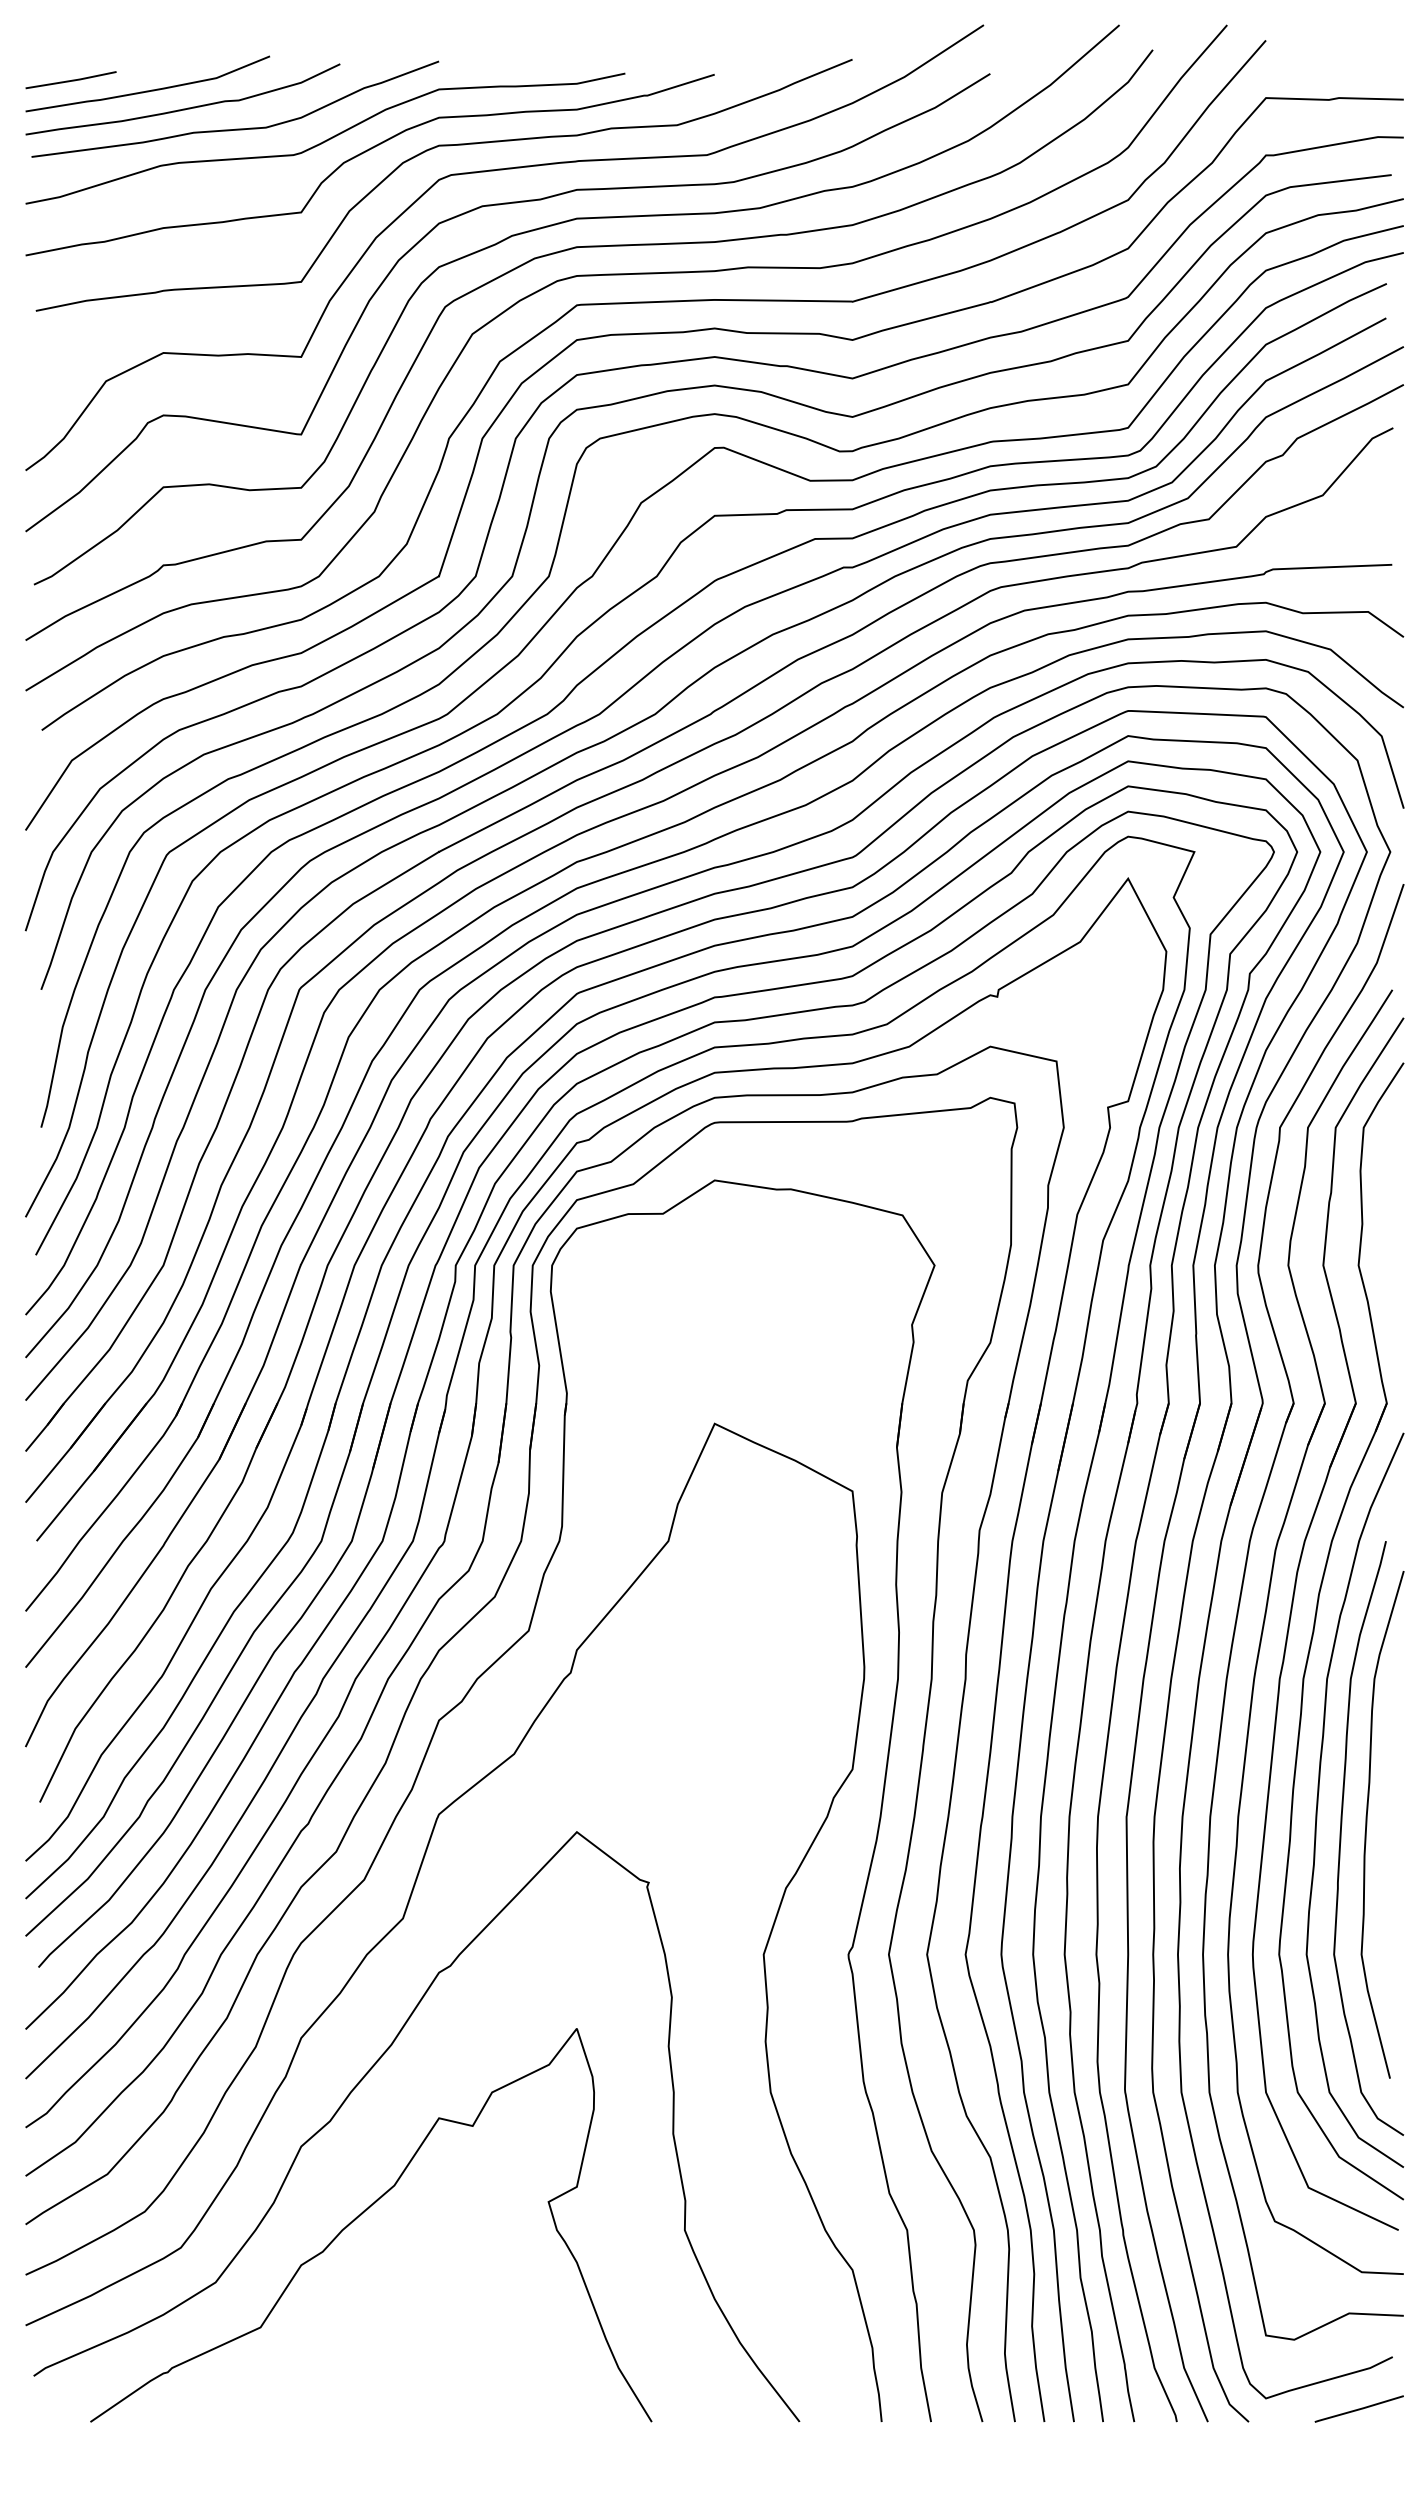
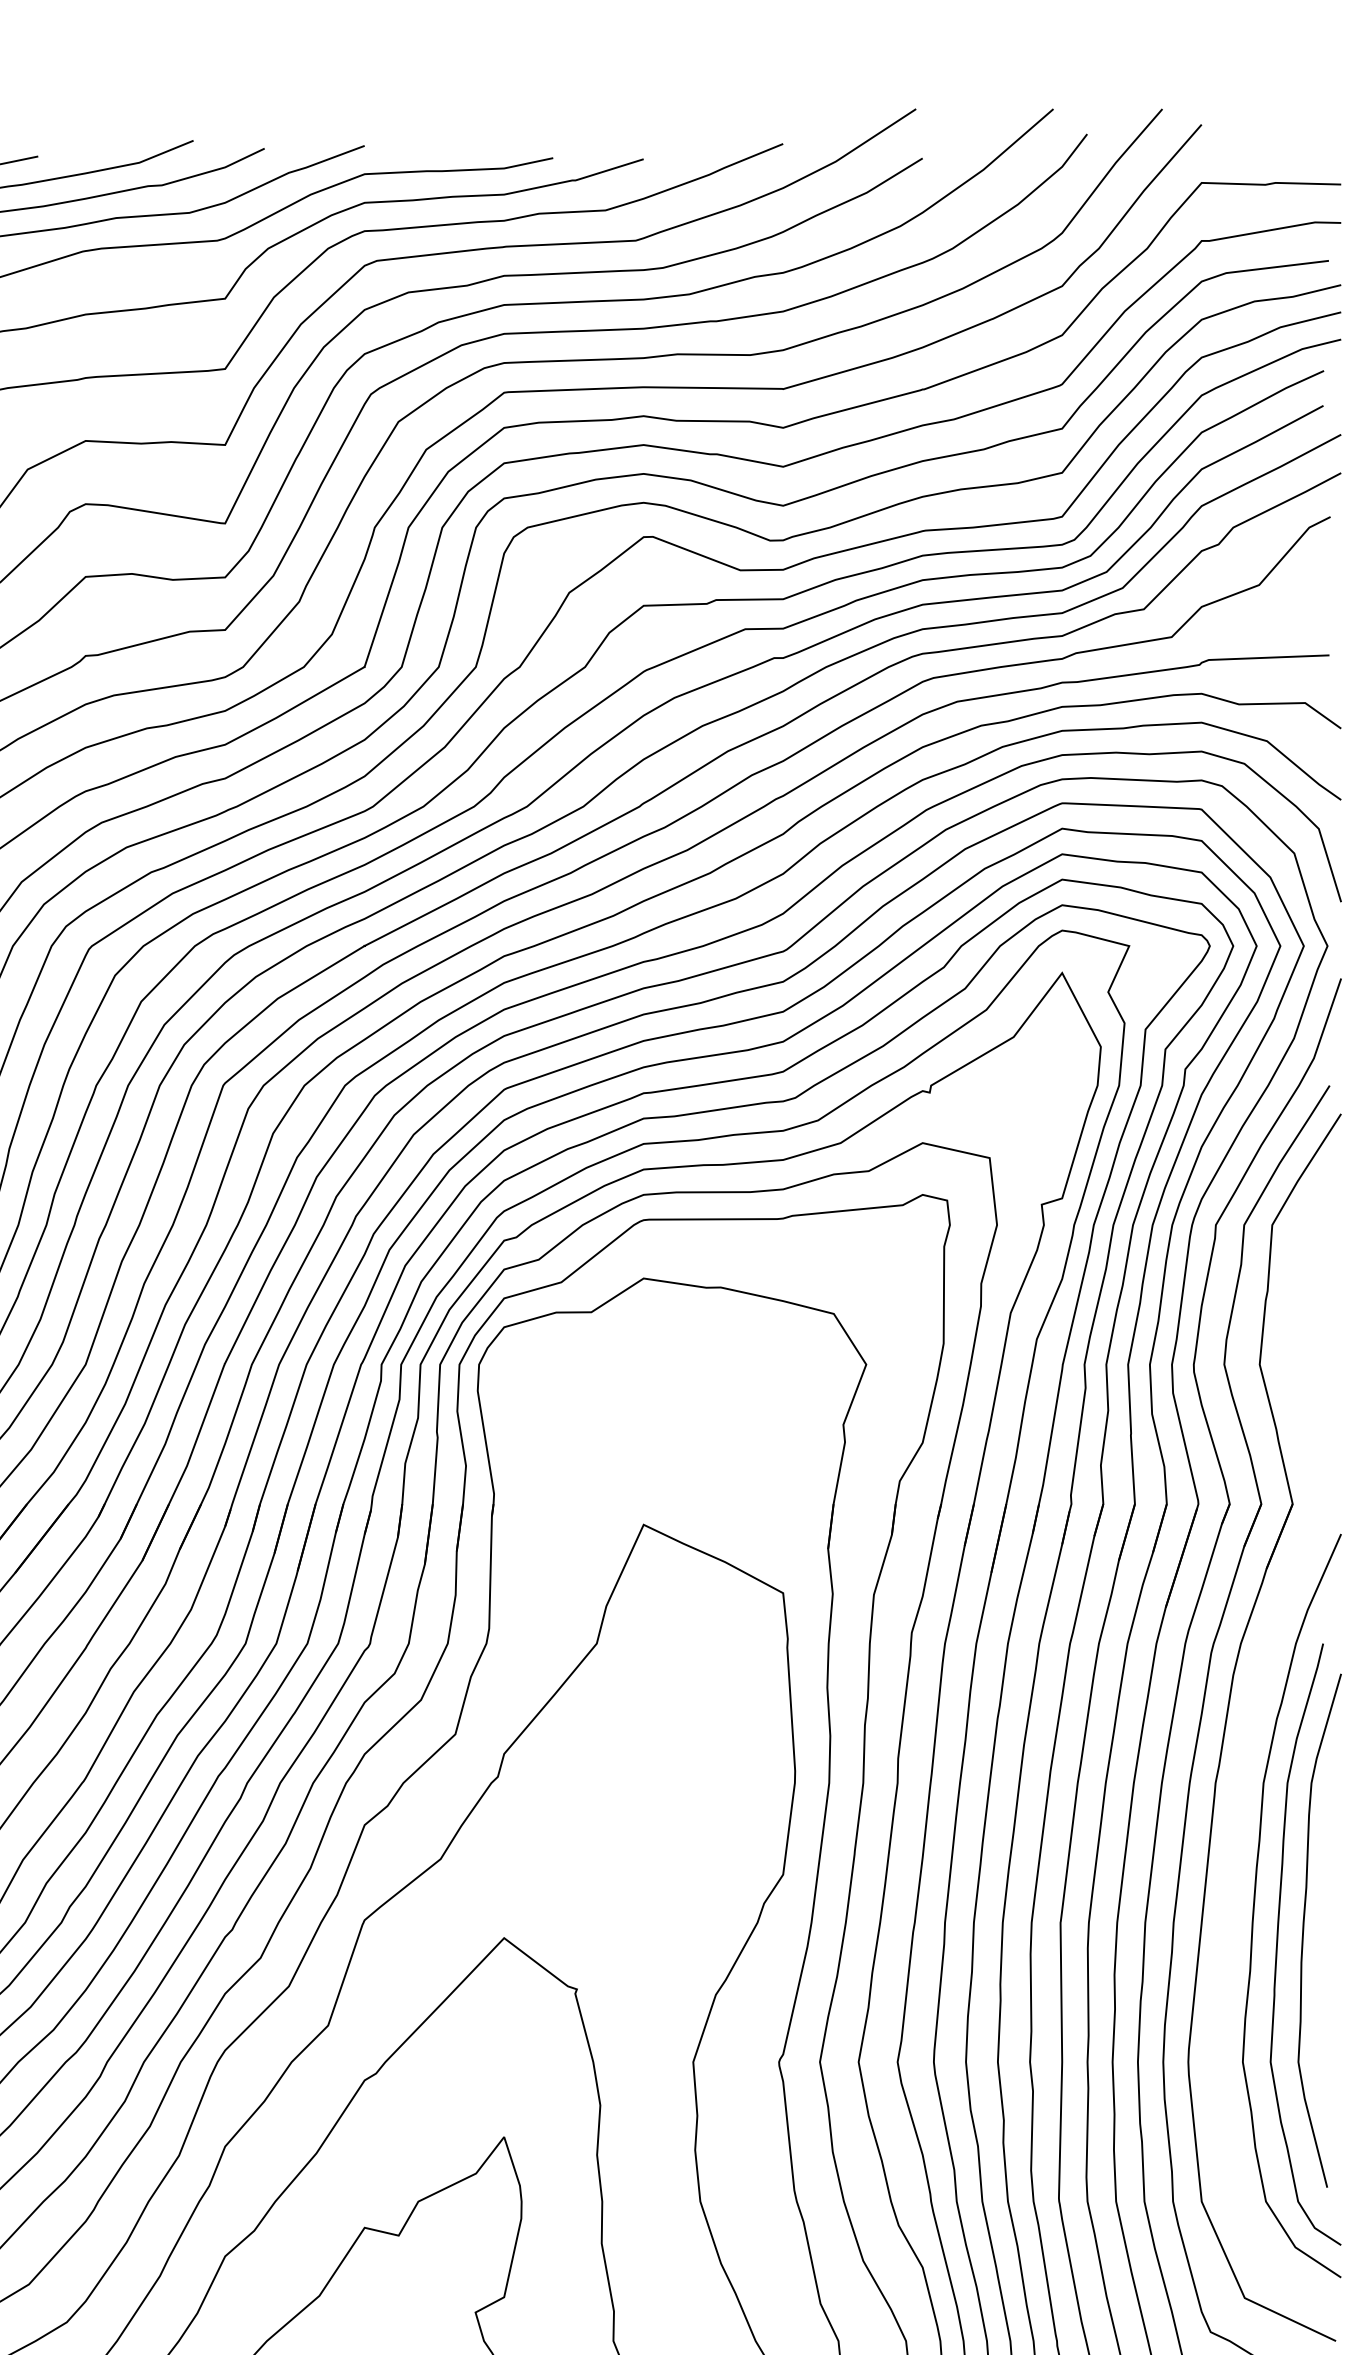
part: (1315, 1626) -> (1251, 1730), removed

